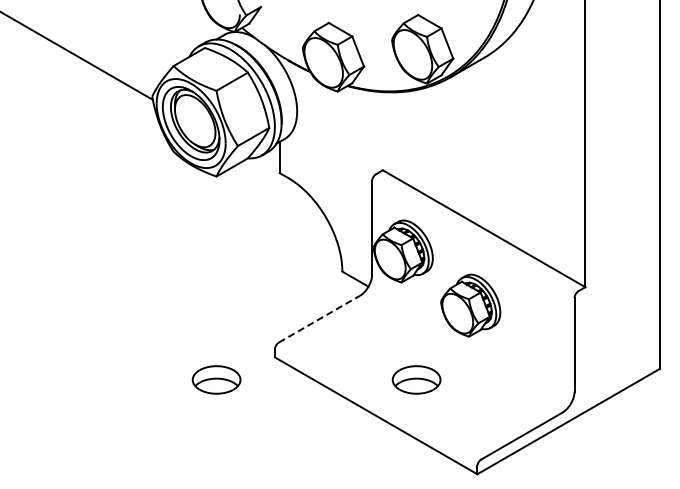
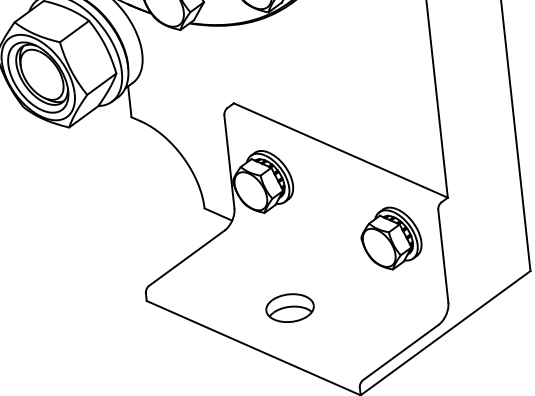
part: (470, 305) -> (391, 238), moved
line: (319, 319) -> (187, 258), dashed -> solid
part: (216, 379) -> (91, 329), removed

